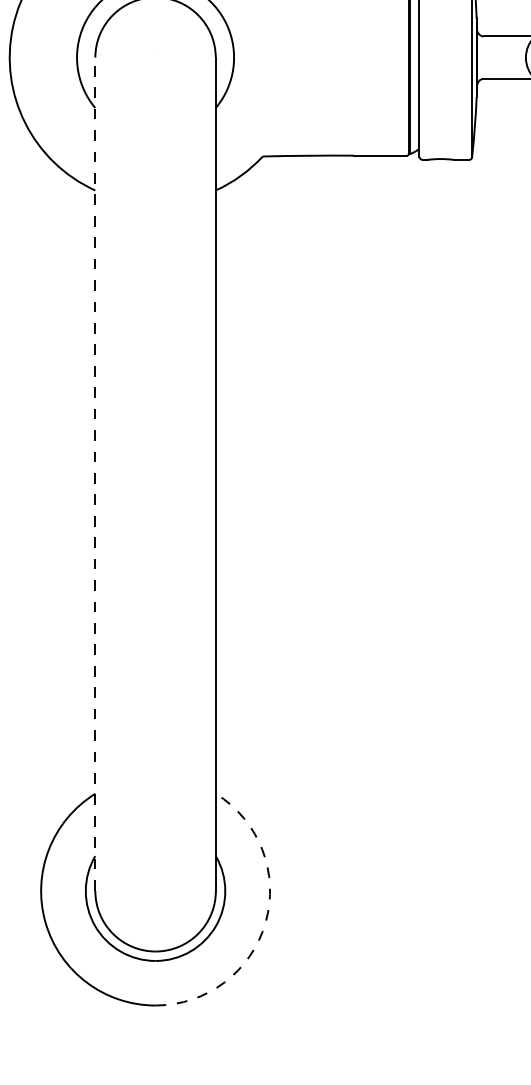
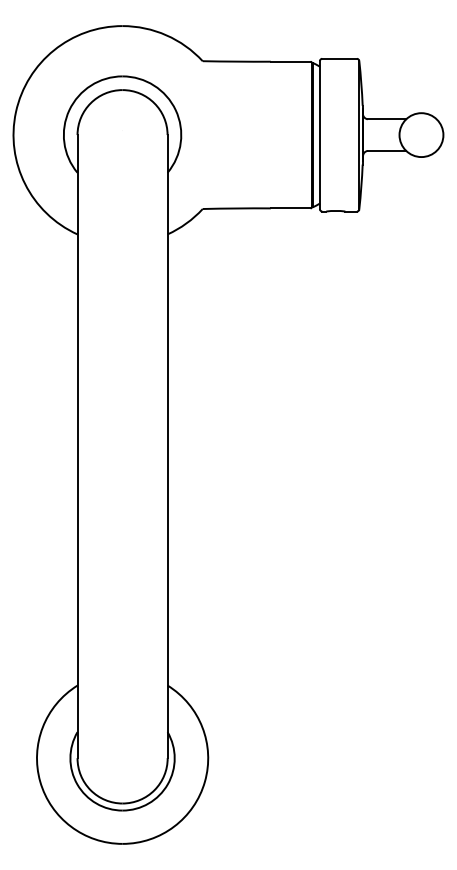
line: (95, 474) -> (77, 446), dashed -> solid
arc: (265, 922) -> (204, 781), dashed -> solid

